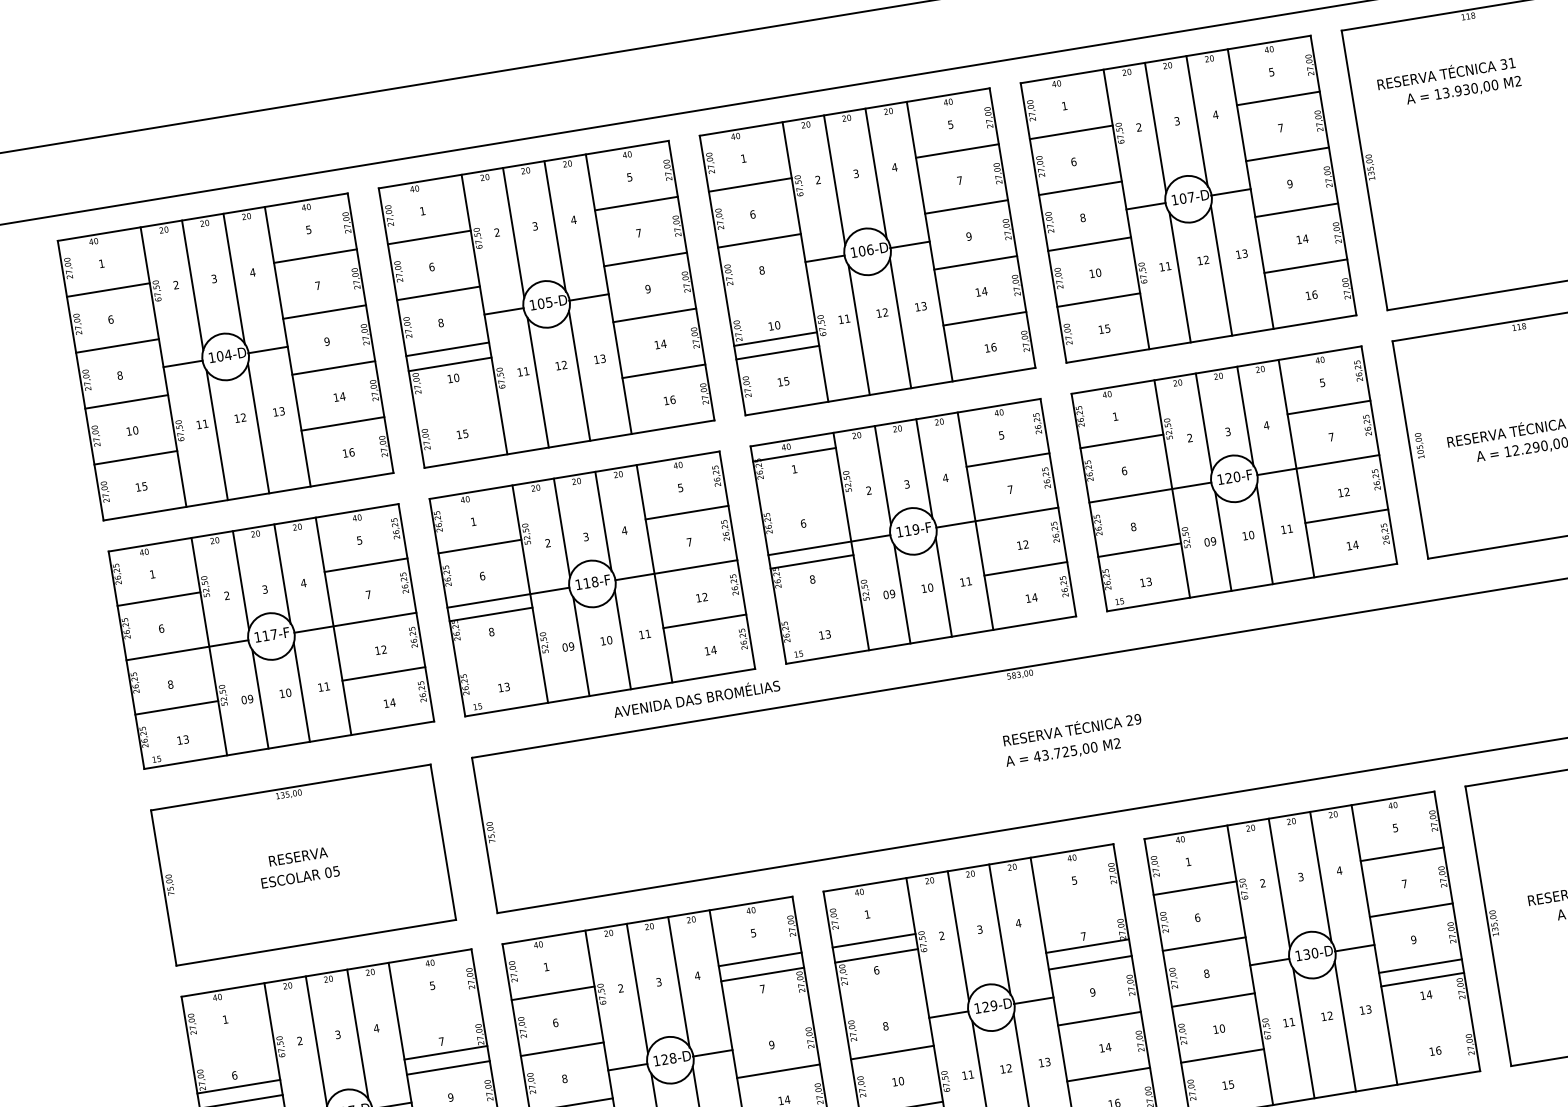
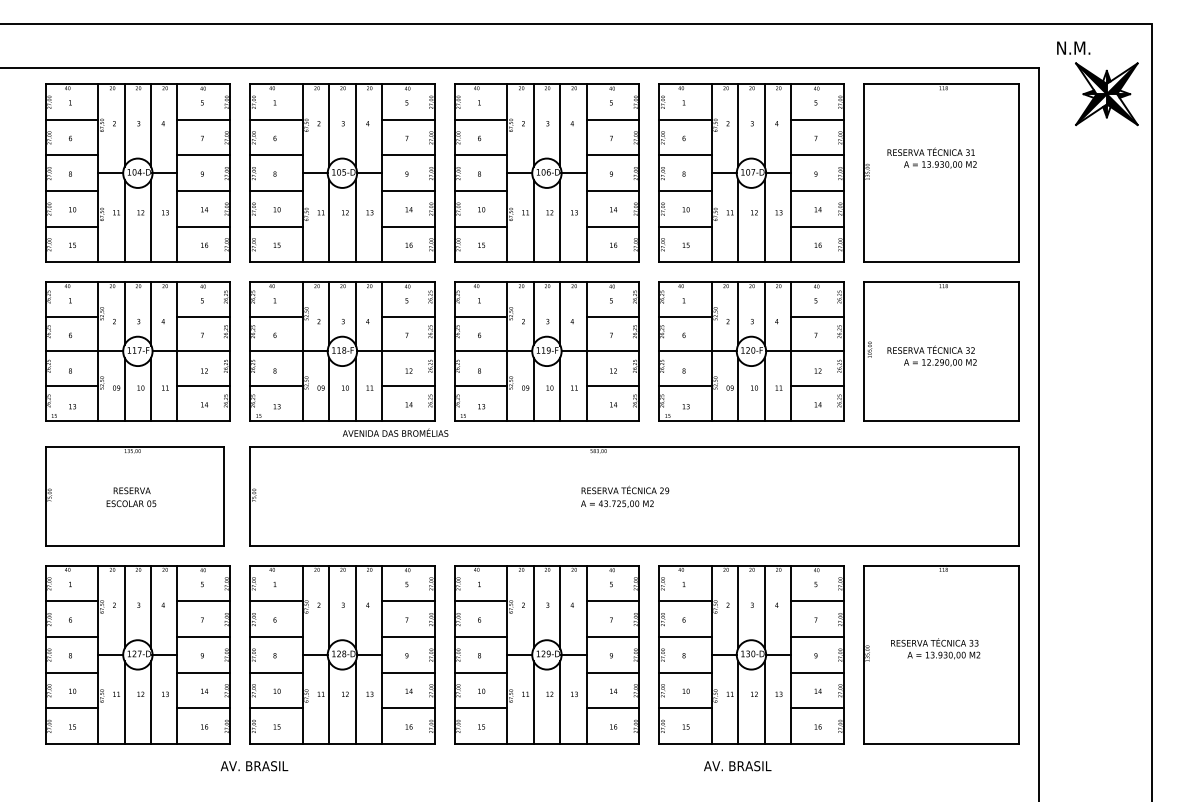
text: (1448, 81) -> (931, 157), moved
line: (774, 339) -> (480, 191), moved
line: (450, 364) -> (276, 226), moved
line: (793, 454) -> (480, 316), moved
line: (811, 562) -> (480, 386), moved
line: (491, 615) -> (276, 386), moved
line: (1086, 946) -> (612, 601), moved
line: (875, 956) -> (480, 637), moved
line: (762, 975) -> (408, 637), moved
line: (1422, 979) -> (817, 708), moved
line: (445, 1052) -> (203, 601), moved
line: (238, 1086) -> (71, 601), moved

